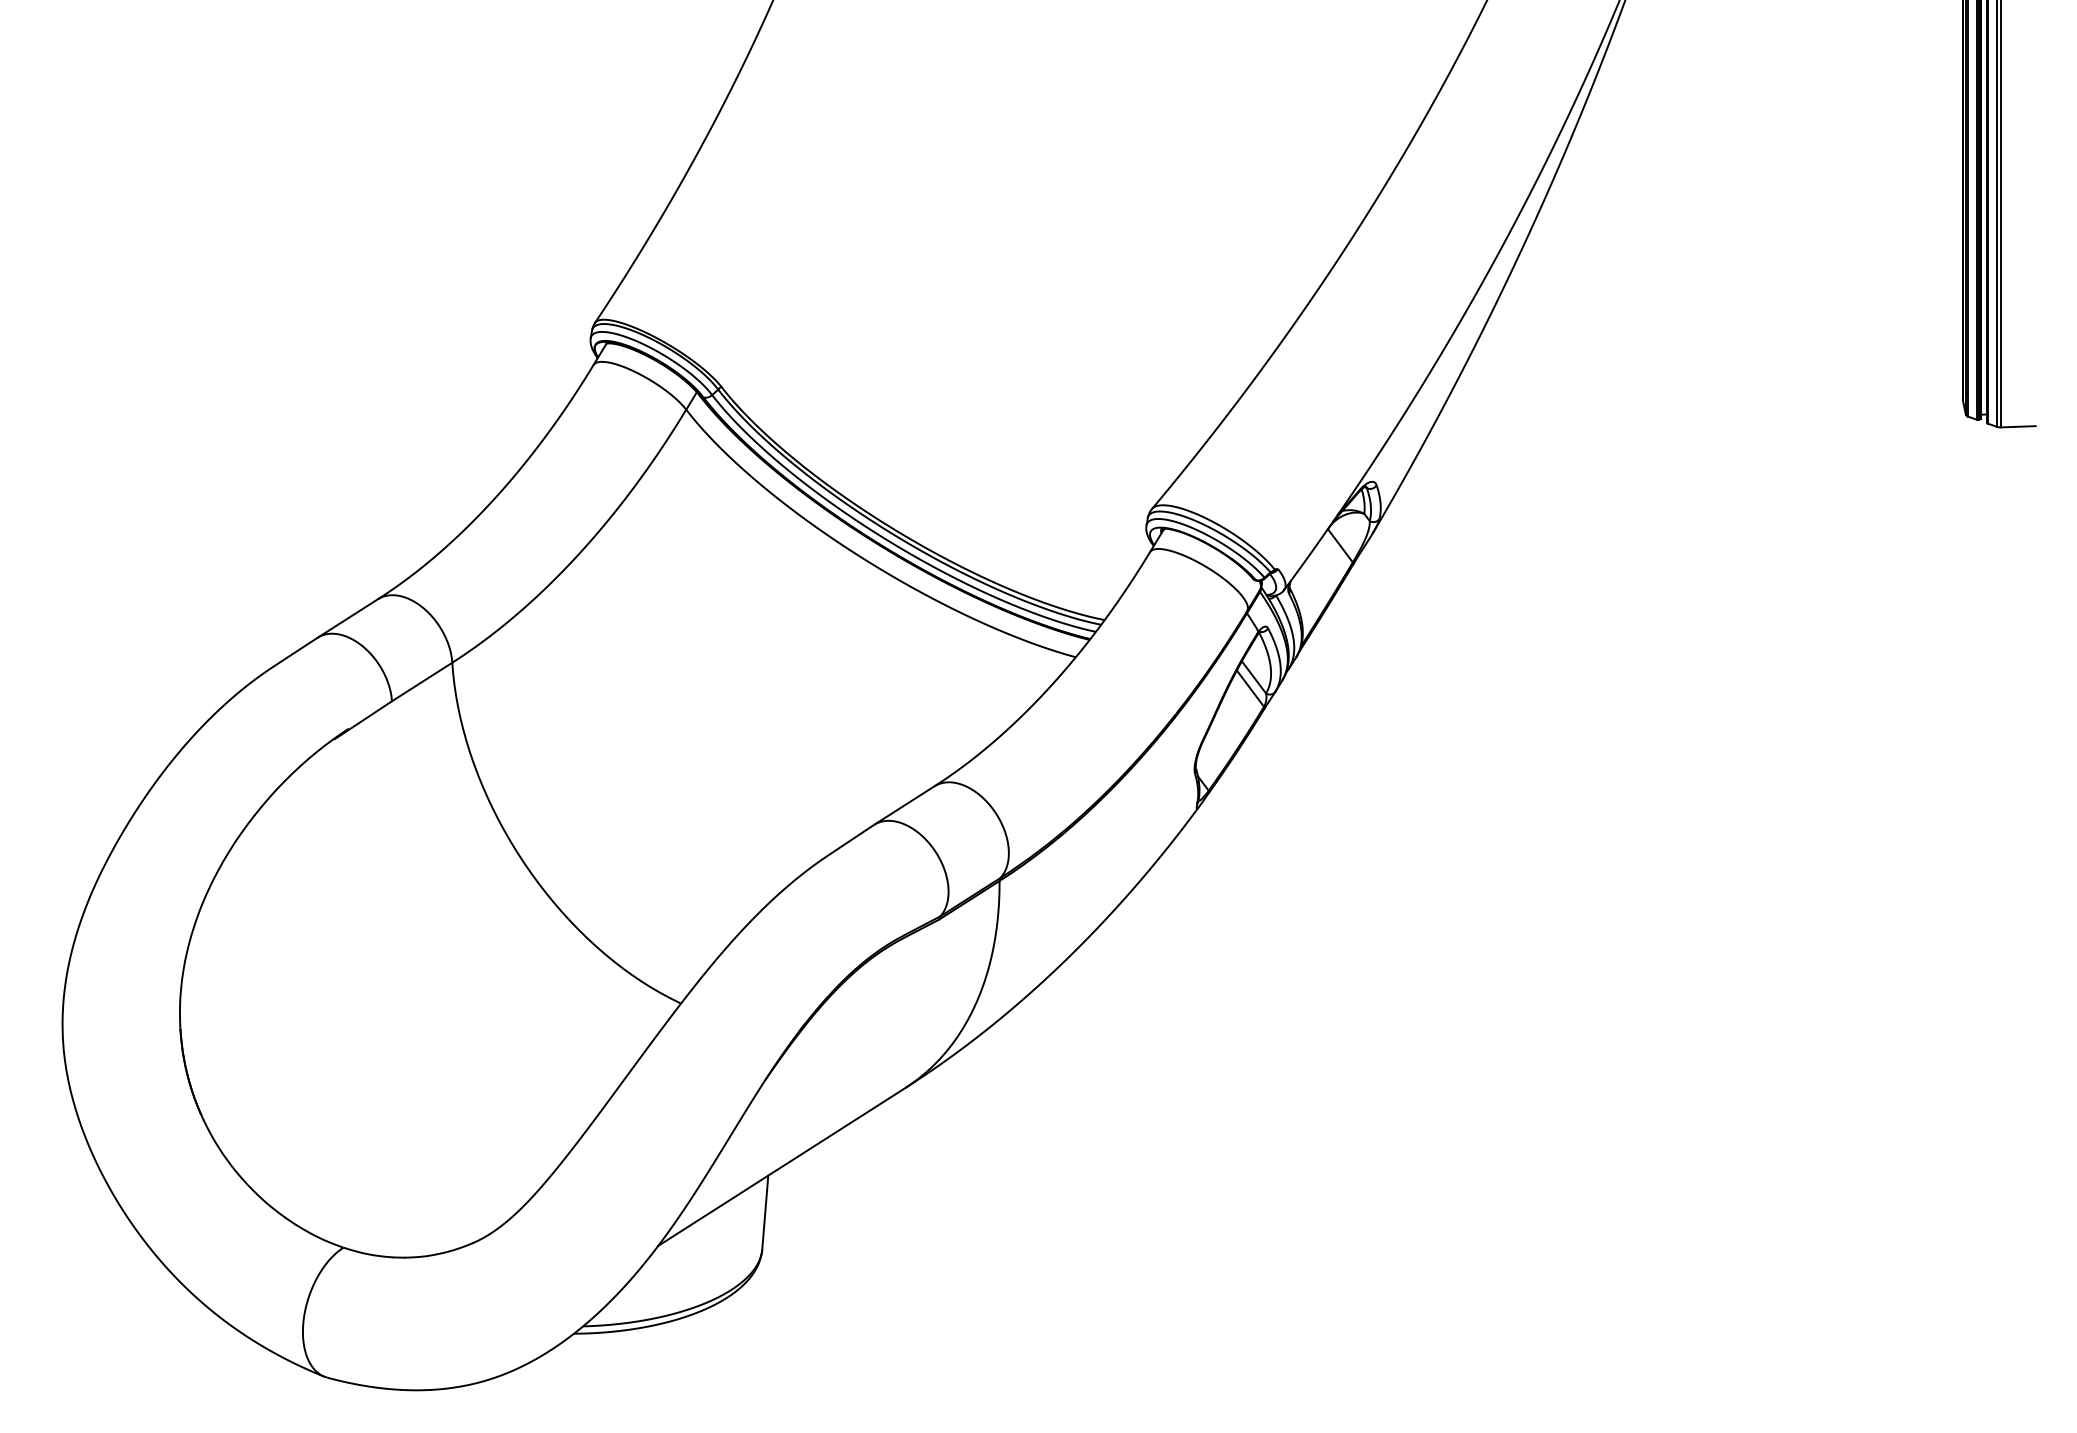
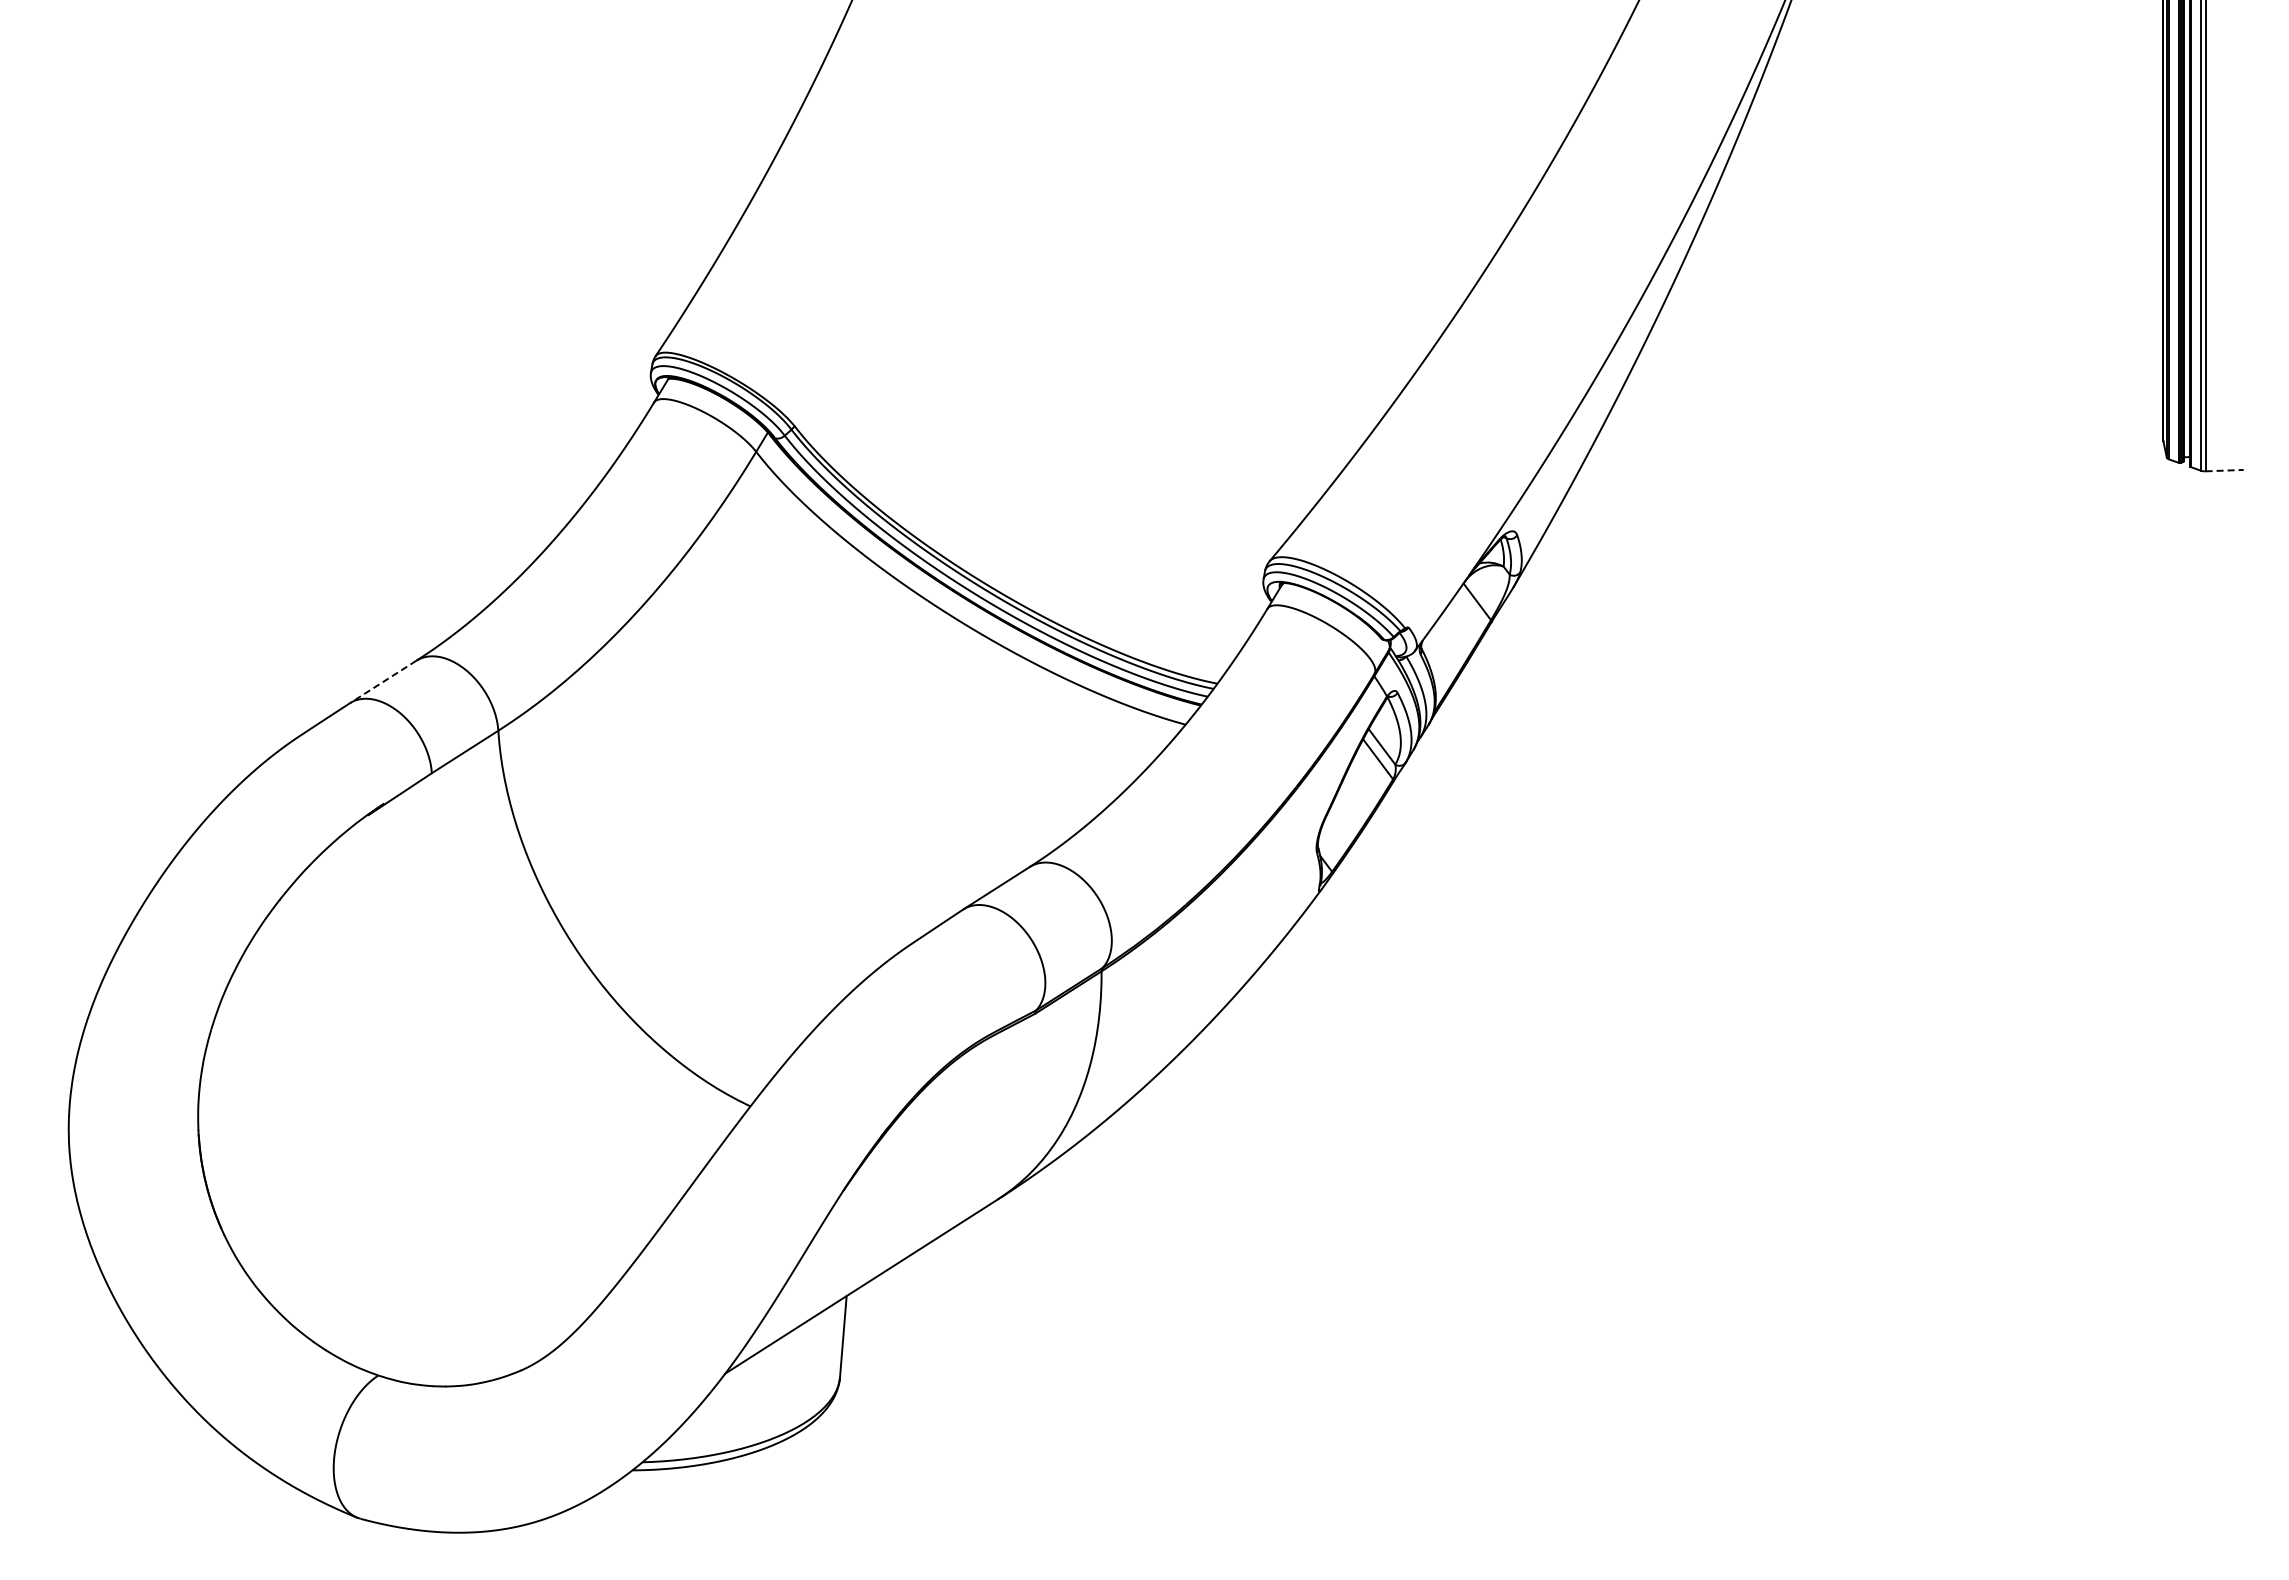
line: (2019, 426) -> (2225, 470), solid -> dashed
line: (347, 618) -> (382, 682), solid -> dashed

